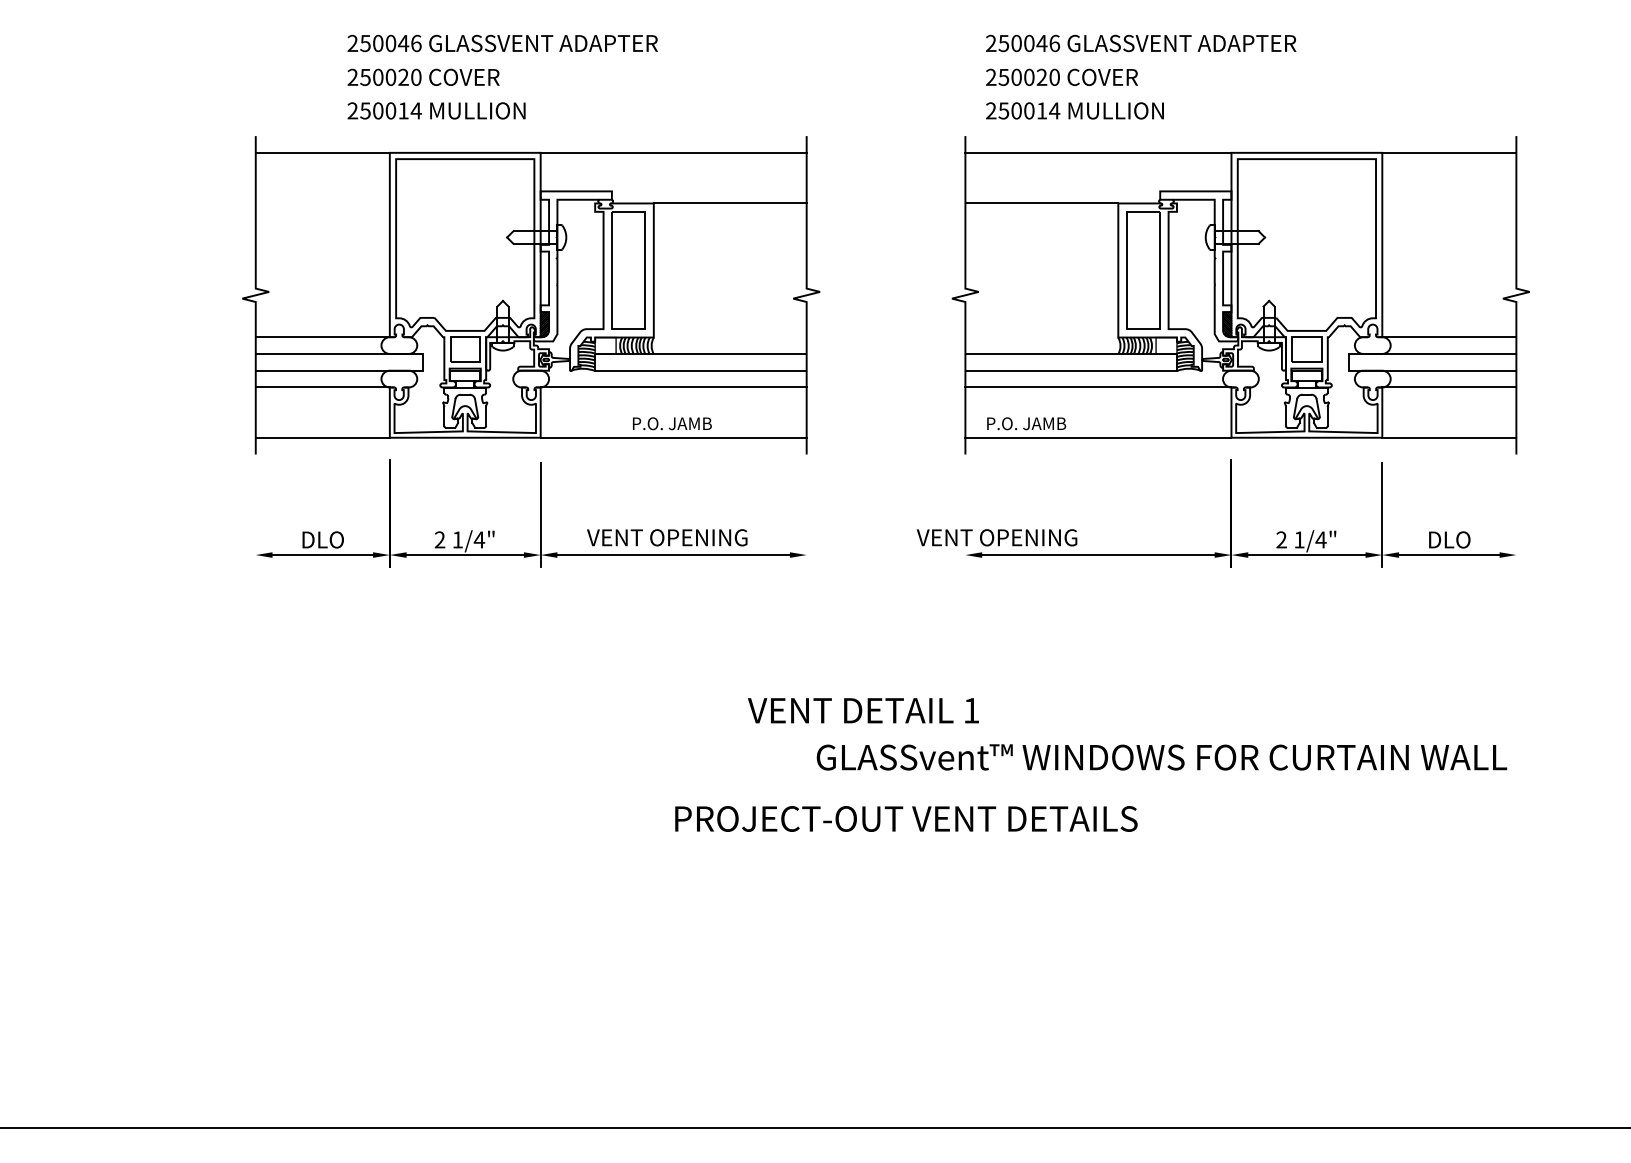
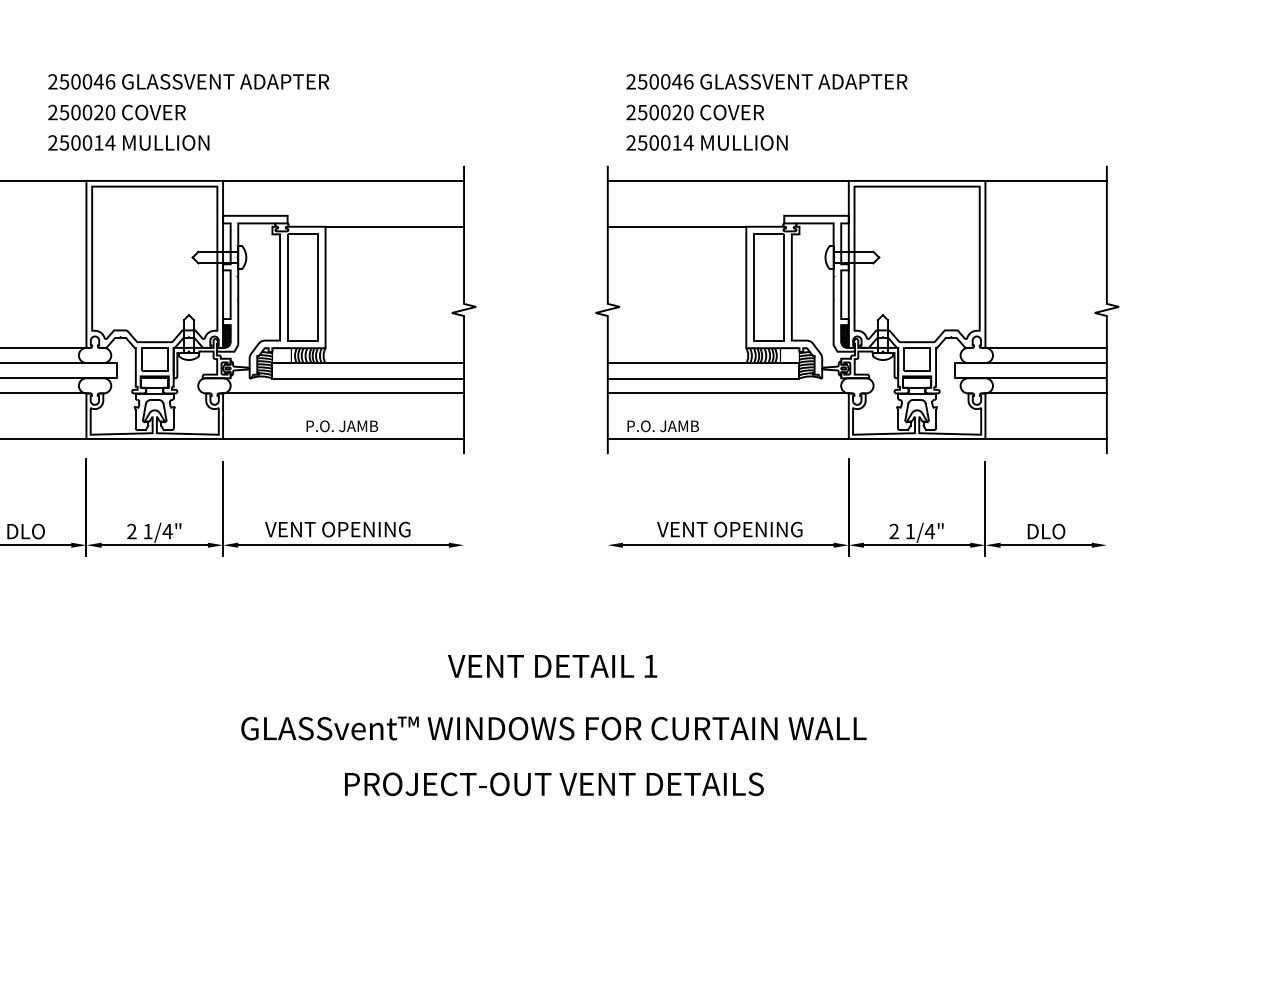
text: (996, 537) -> (729, 529), moved
text: (863, 710) -> (552, 666), moved
text: (1161, 757) -> (553, 728), moved

